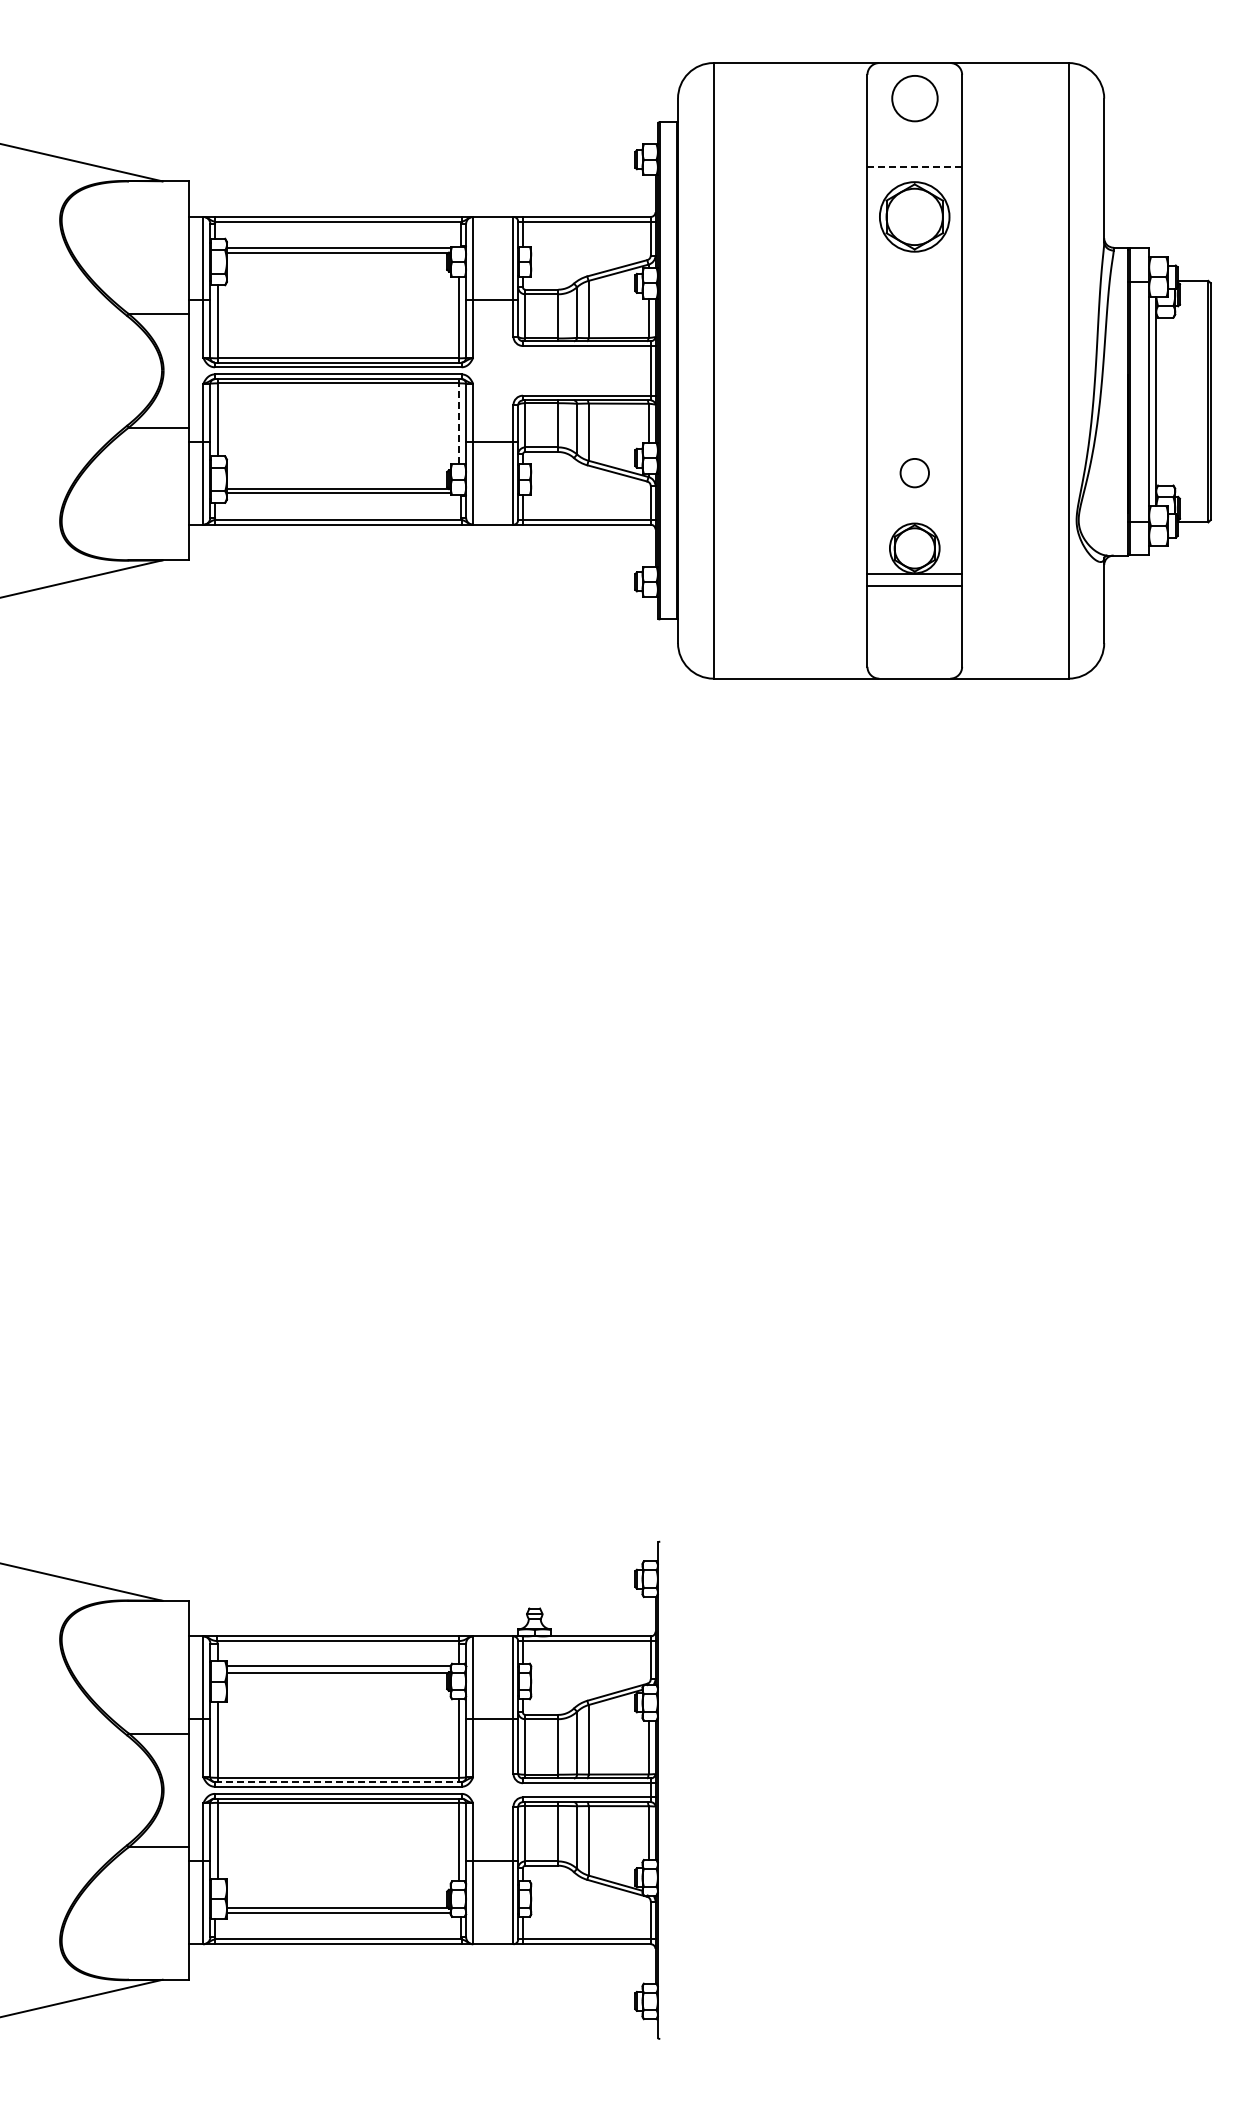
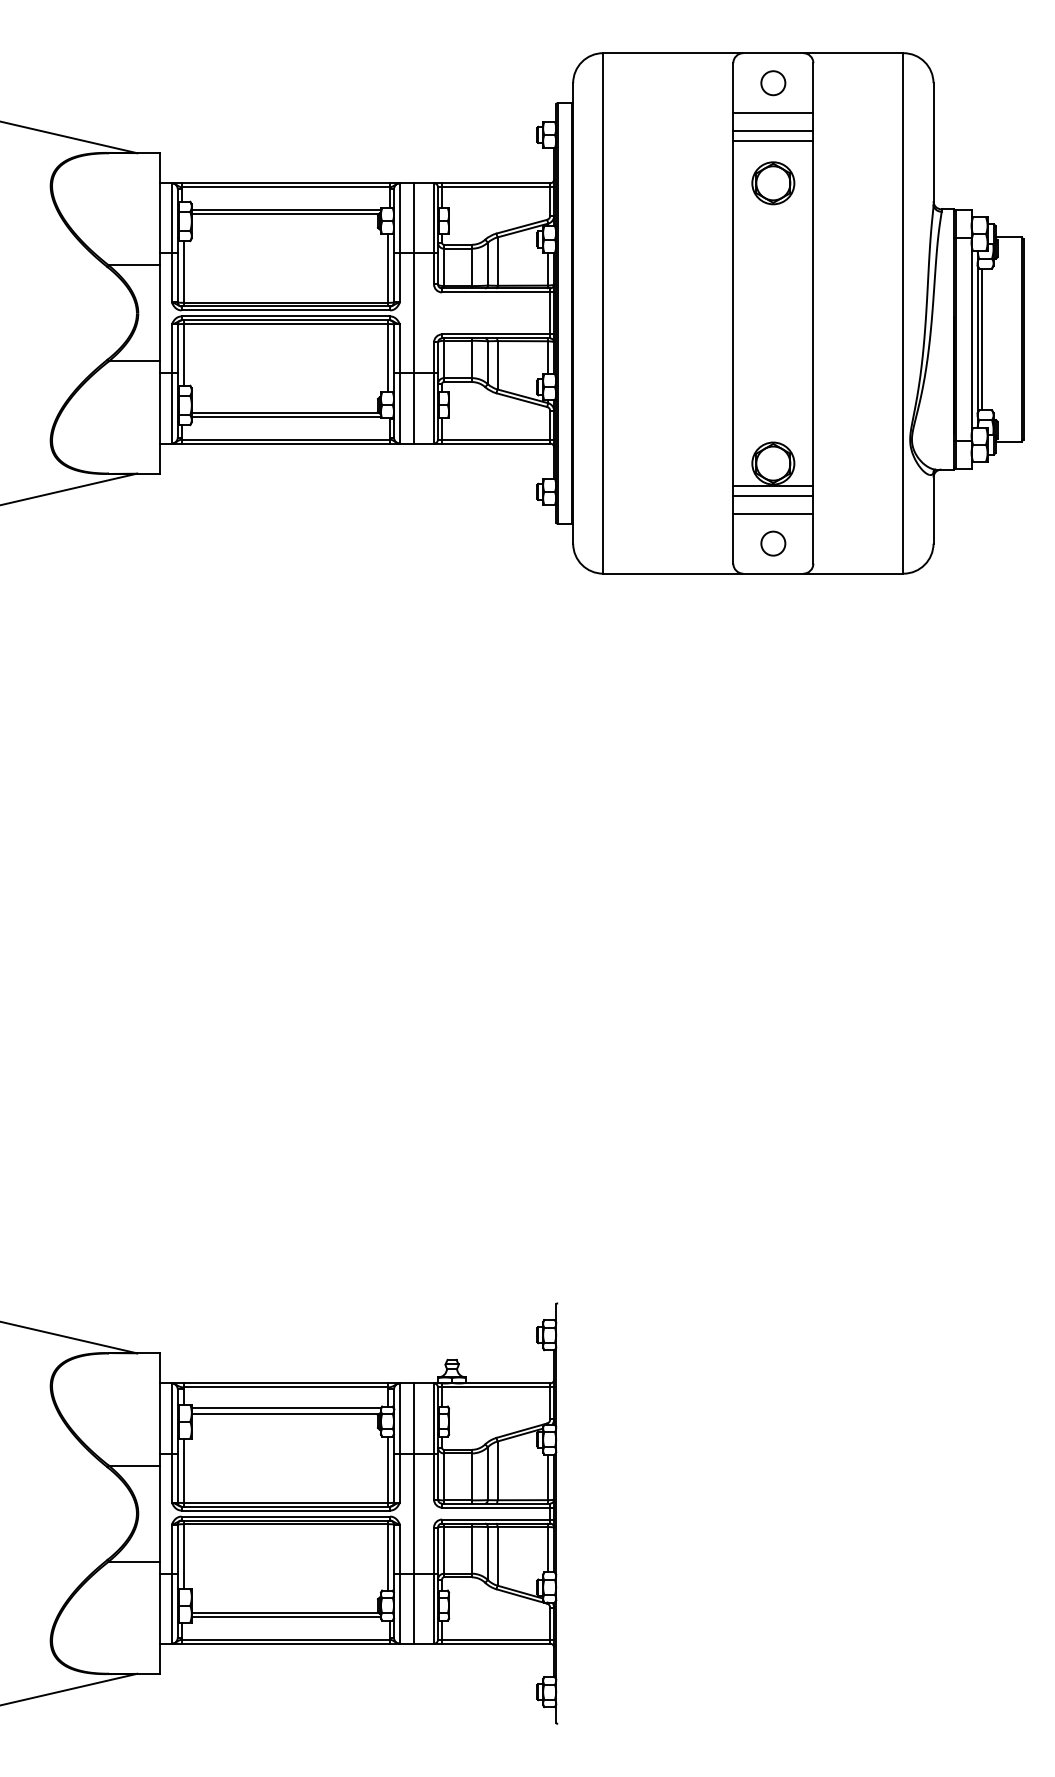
circle: (914, 98) -> (773, 83), size x0.62
line: (914, 134) -> (773, 113), added
line: (914, 155) -> (773, 131), added
line: (915, 167) -> (773, 141), dashed -> solid
part: (914, 216) -> (773, 182), size x0.71
line: (489, 370) -> (413, 313), added
line: (1161, 401) -> (981, 339), added
line: (459, 421) -> (388, 356), dashed -> solid
circle: (914, 473) -> (773, 543), moved
line: (914, 607) -> (773, 513), added
line: (338, 1782) -> (286, 1506), dashed -> solid
line: (489, 1790) -> (413, 1513), added

